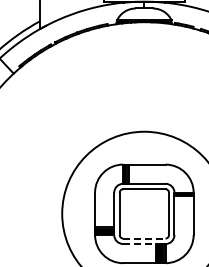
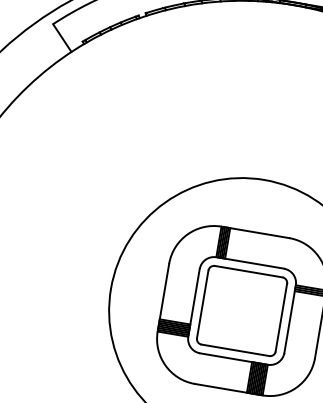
line: (144, 238) -> (235, 350), dashed -> solid
line: (139, 244) -> (226, 358), dashed -> solid

